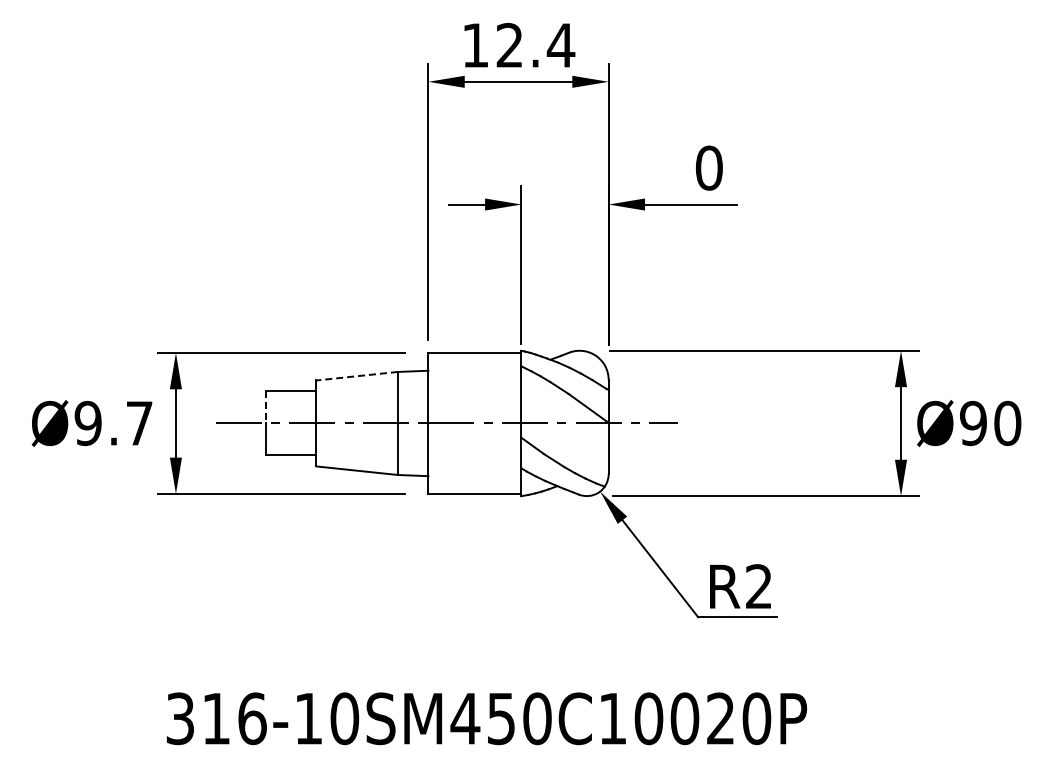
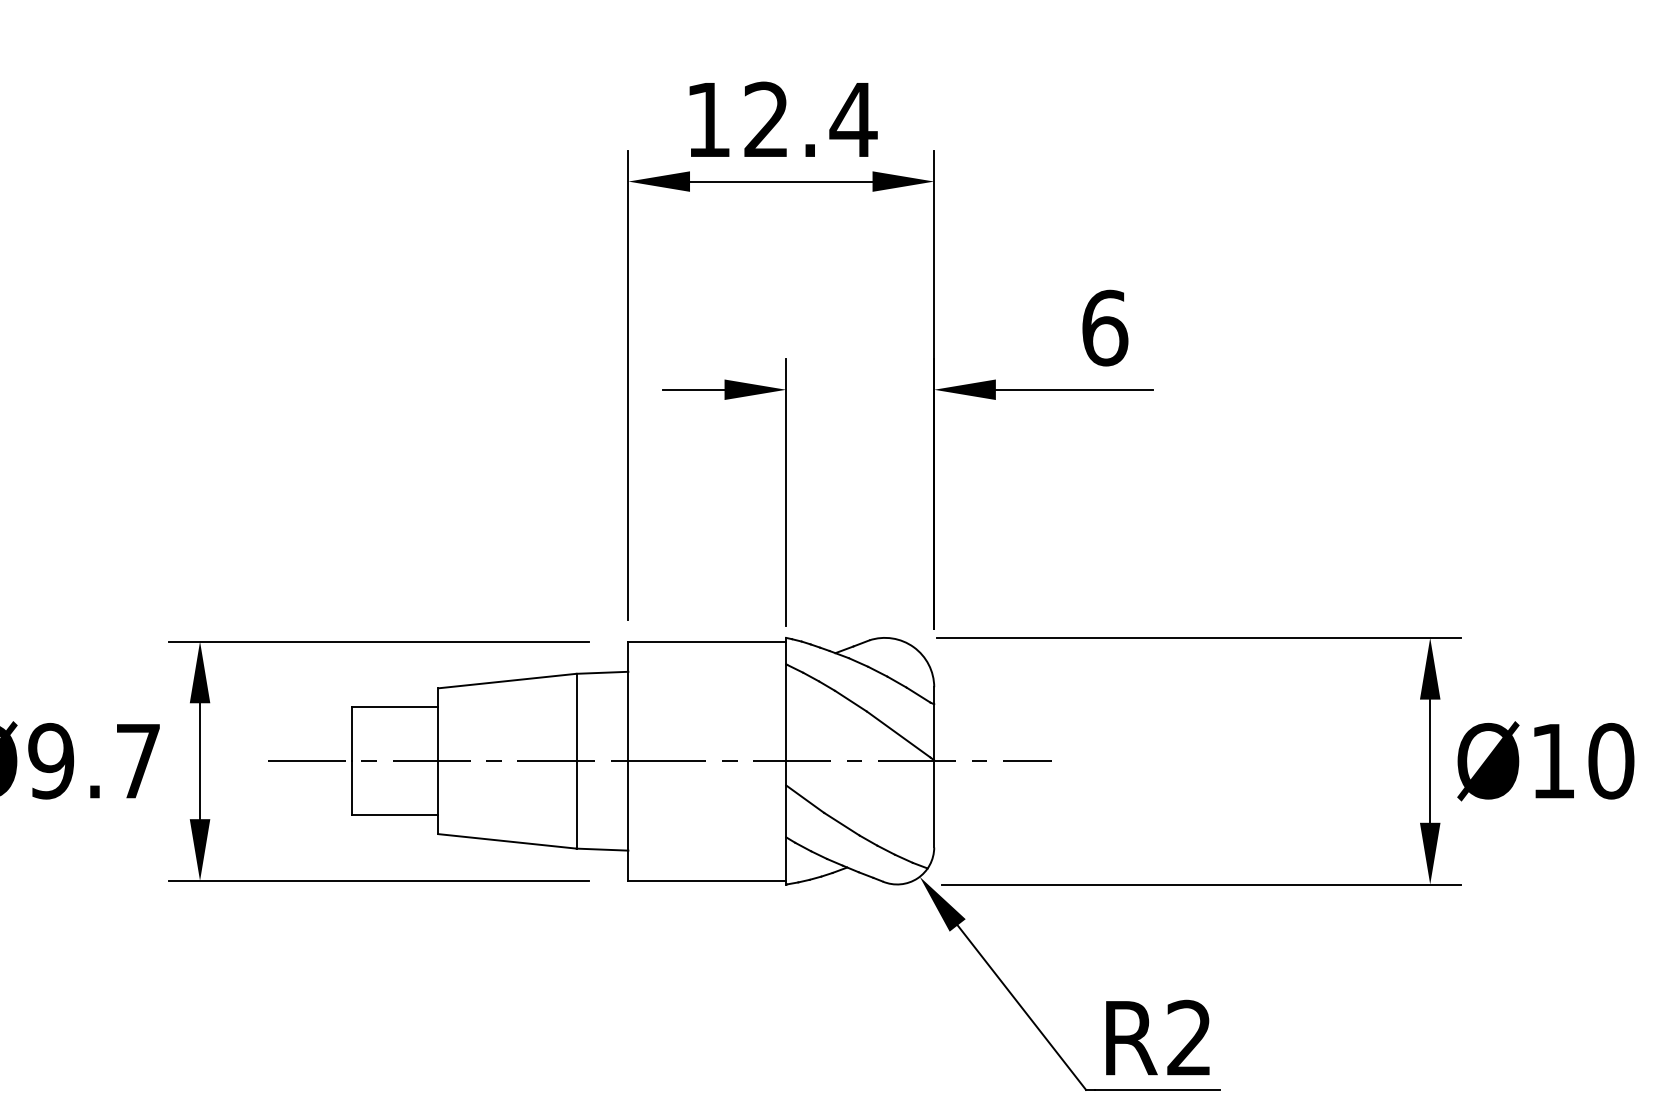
text: (709, 167) -> (1105, 326), 0 -> 6
line: (357, 376) -> (508, 681), dashed -> solid
line: (265, 407) -> (351, 734), dashed -> solid
text: (973, 423) -> (1553, 761), Ø90 -> Ø10

